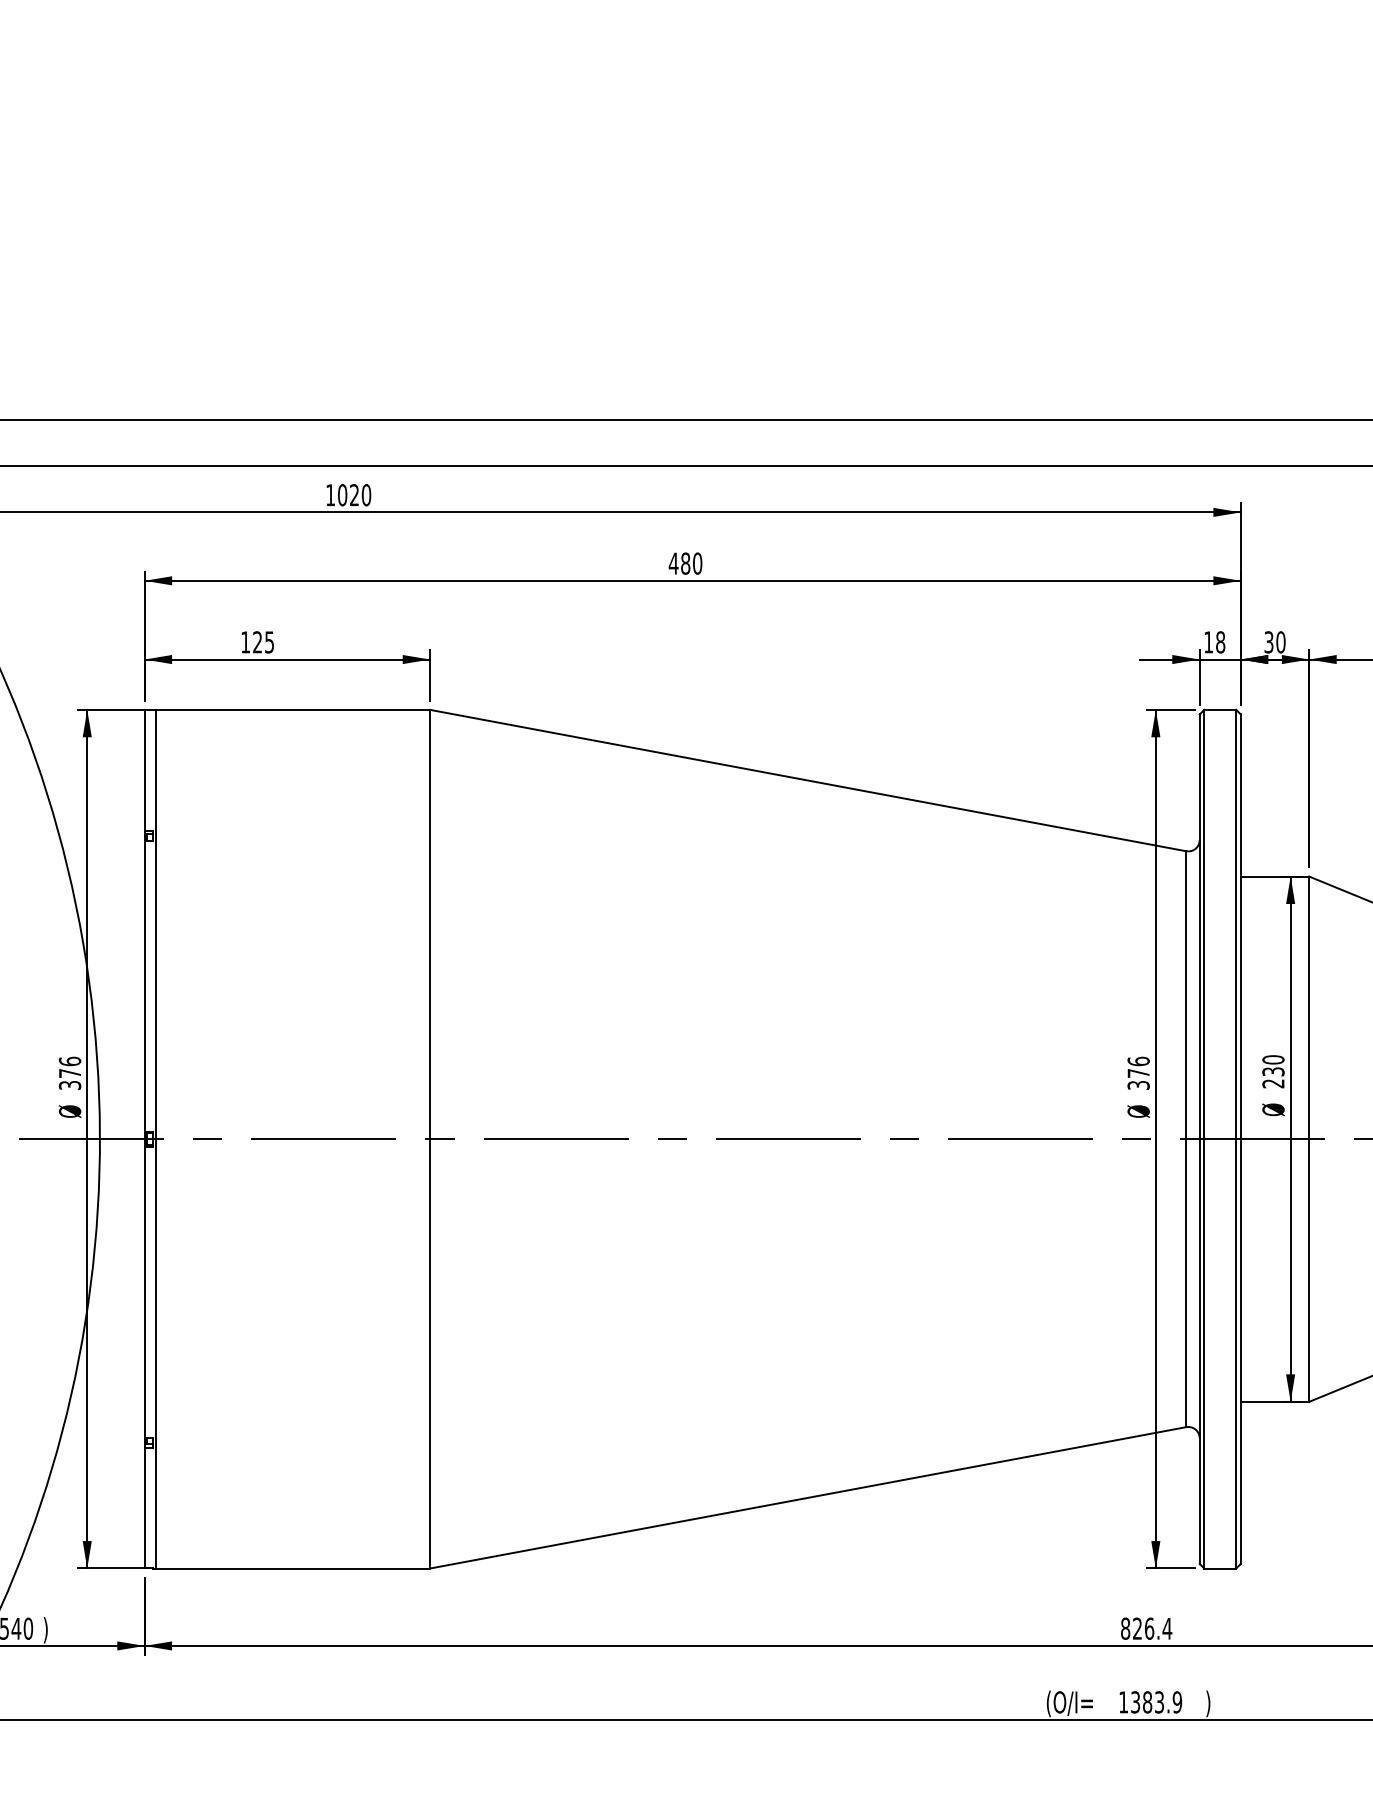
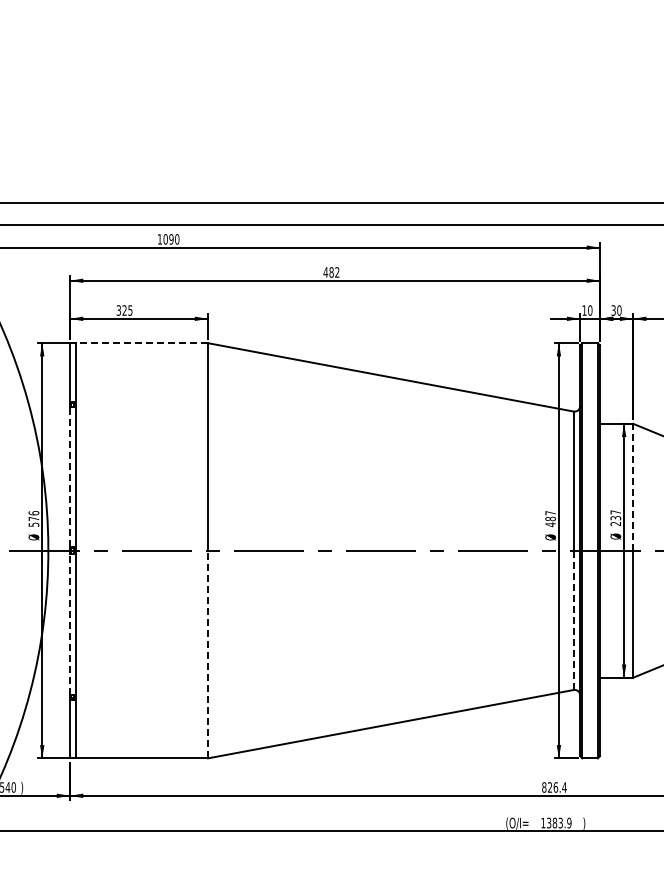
text: (354, 495) -> (171, 239), 1020 -> 1090
text: (697, 563) -> (337, 272), 480 -> 482
text: (244, 642) -> (118, 310), 125 -> 325
text: (1221, 642) -> (590, 310), 18 -> 10
line: (292, 710) -> (141, 343), solid -> dashed
line: (145, 985) -> (70, 476), solid -> dashed
line: (1310, 1006) -> (633, 486), solid -> dashed
text: (1272, 1060) -> (615, 512), 230 -> 237
text: (1138, 1074) -> (550, 519), 376 -> 487
text: (69, 1084) -> (33, 524), 376 -> 576
line: (1185, 1283) -> (573, 620), solid -> dashed
line: (145, 1291) -> (70, 624), solid -> dashed
line: (431, 1353) -> (208, 654), solid -> dashed

